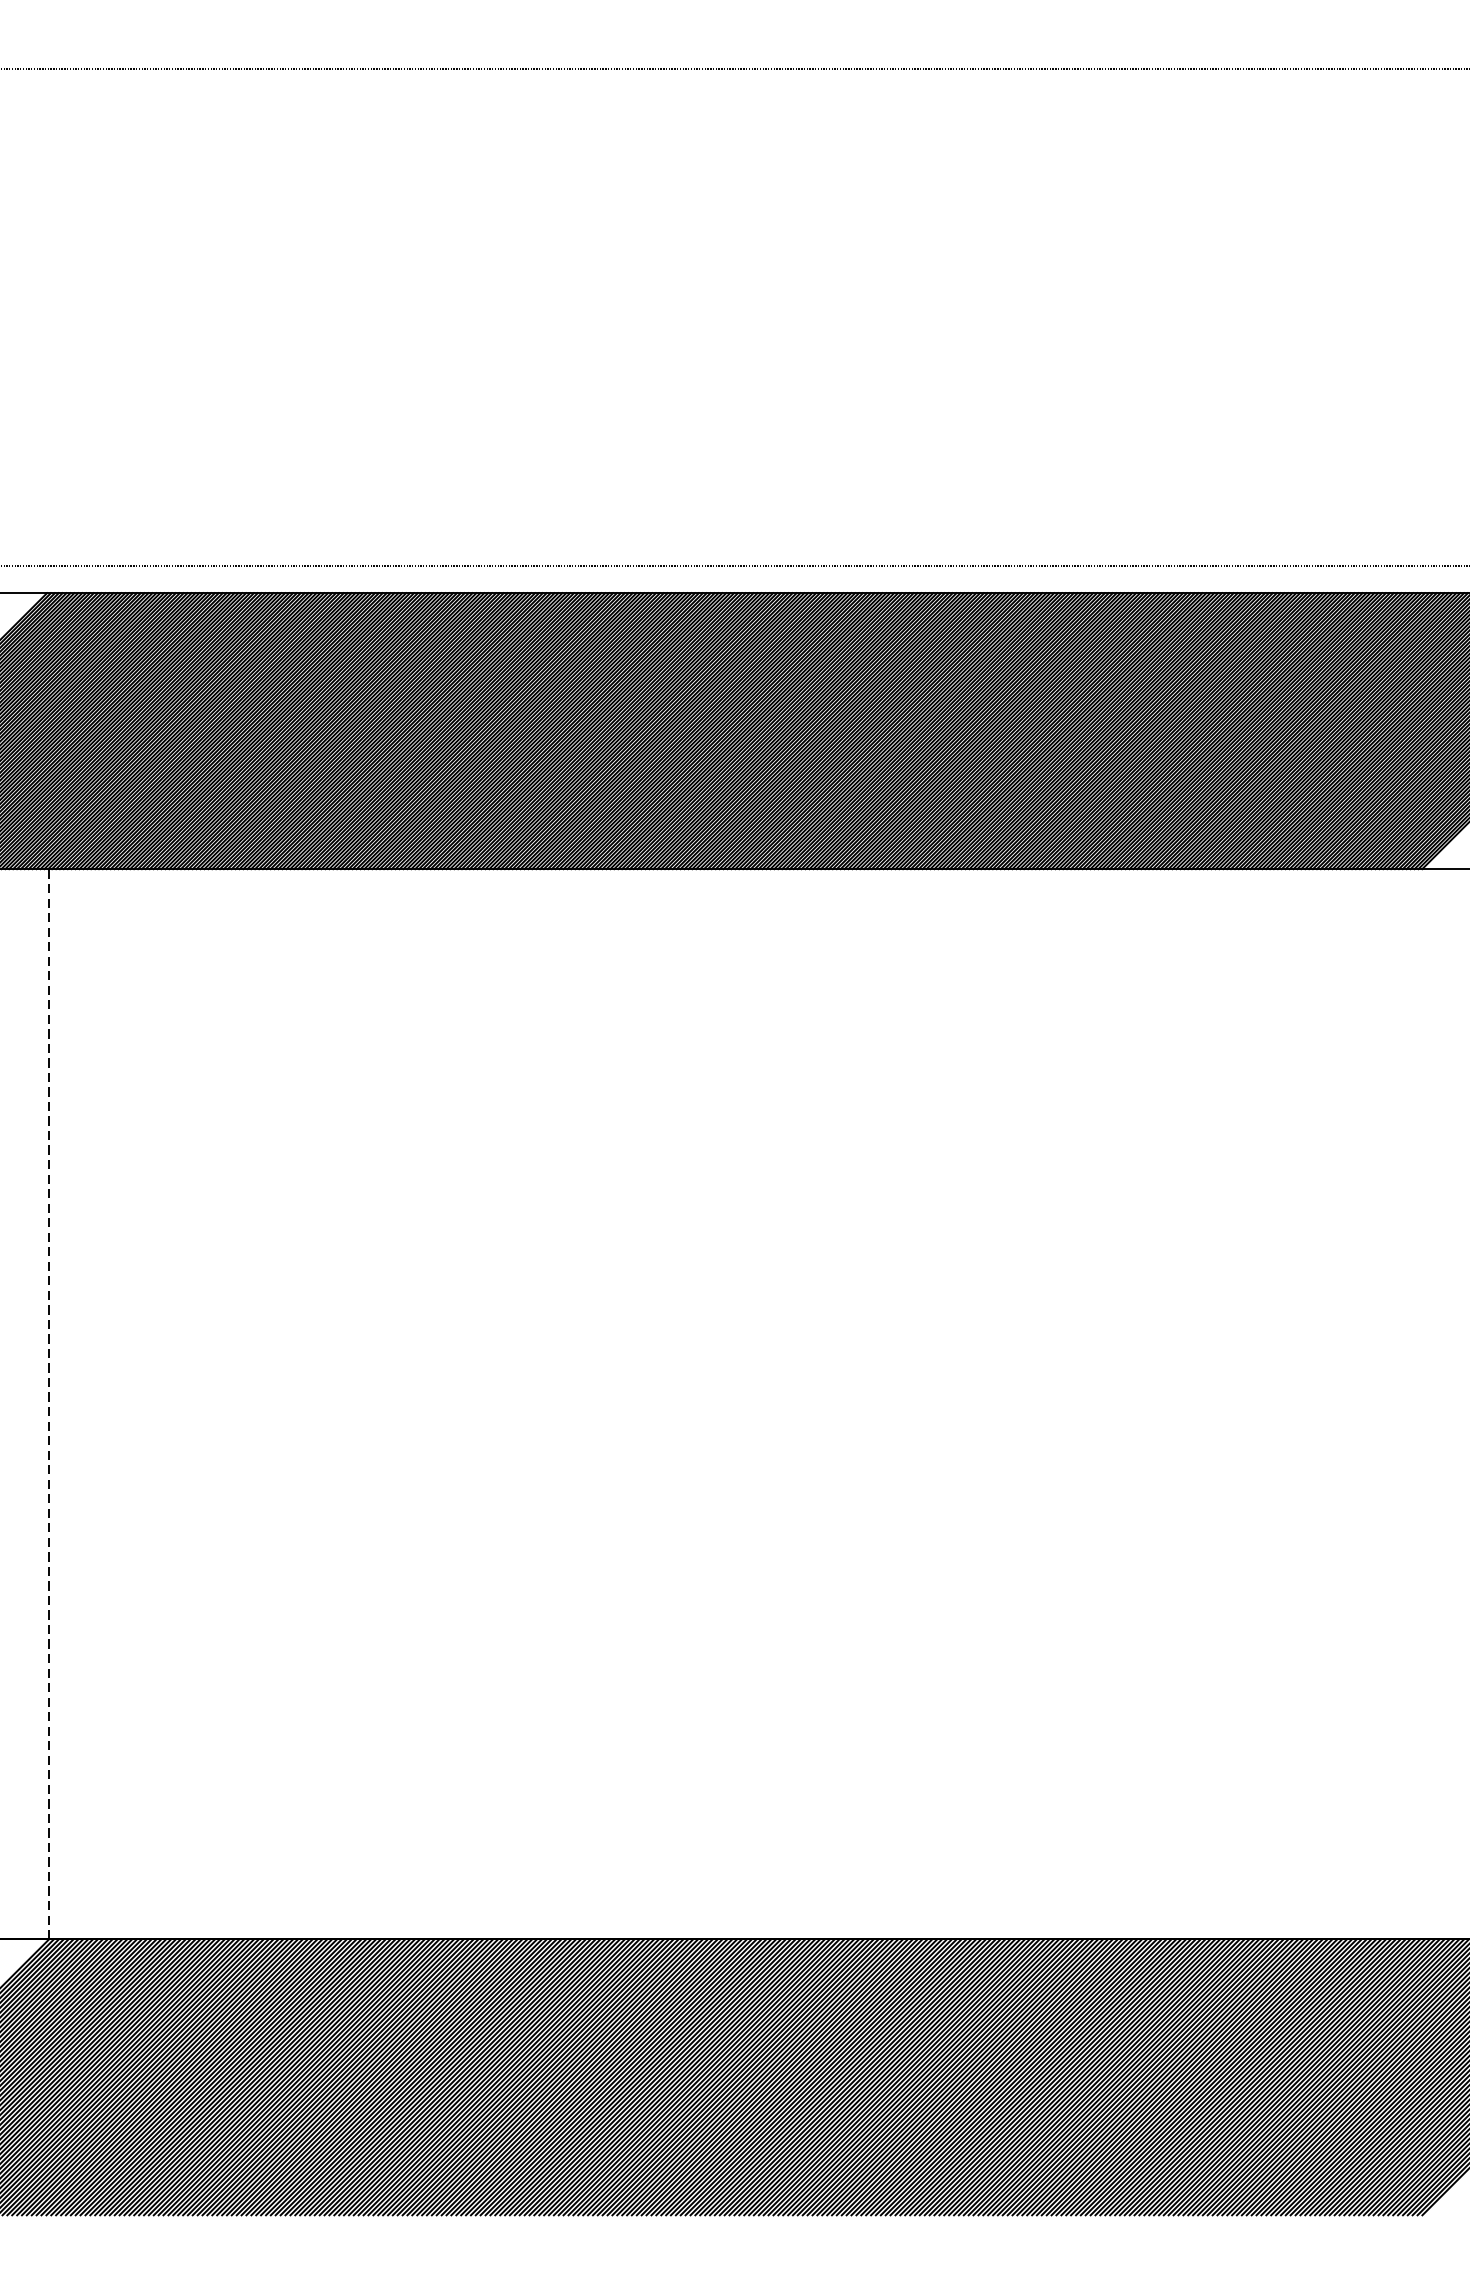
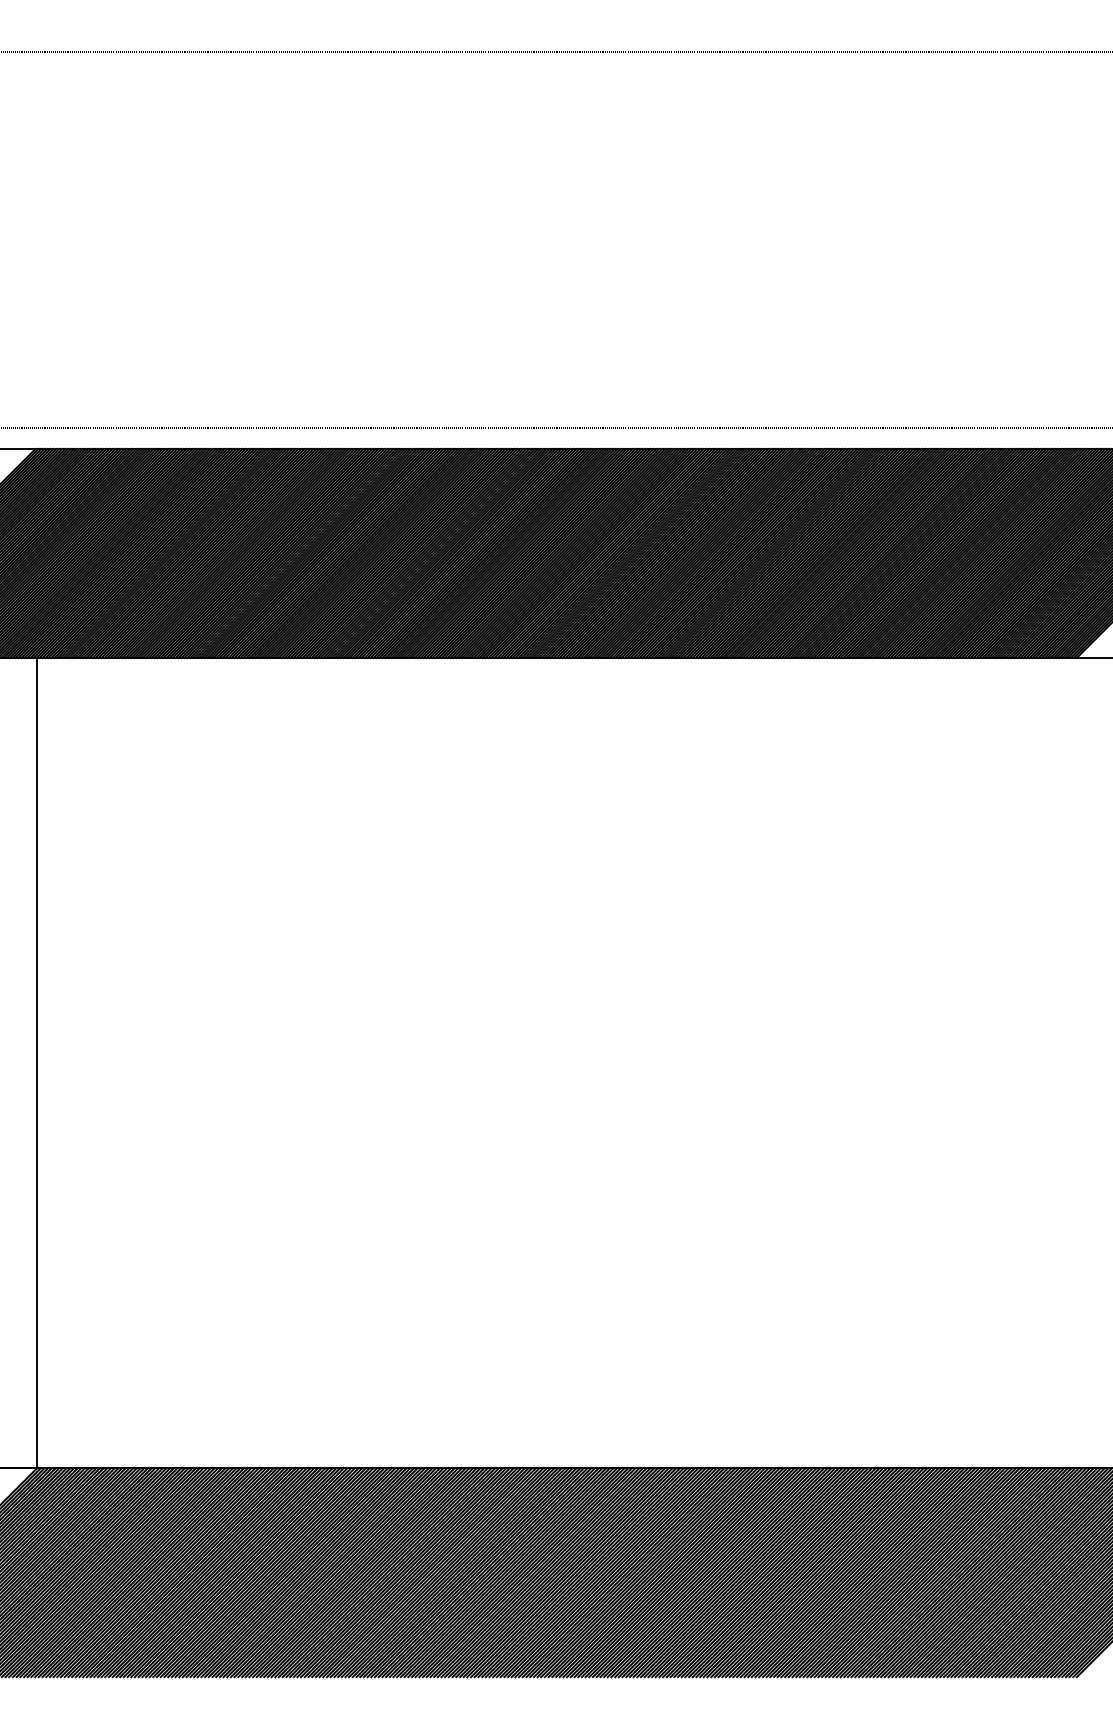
line: (49, 1403) -> (37, 1062), dashed -> solid

